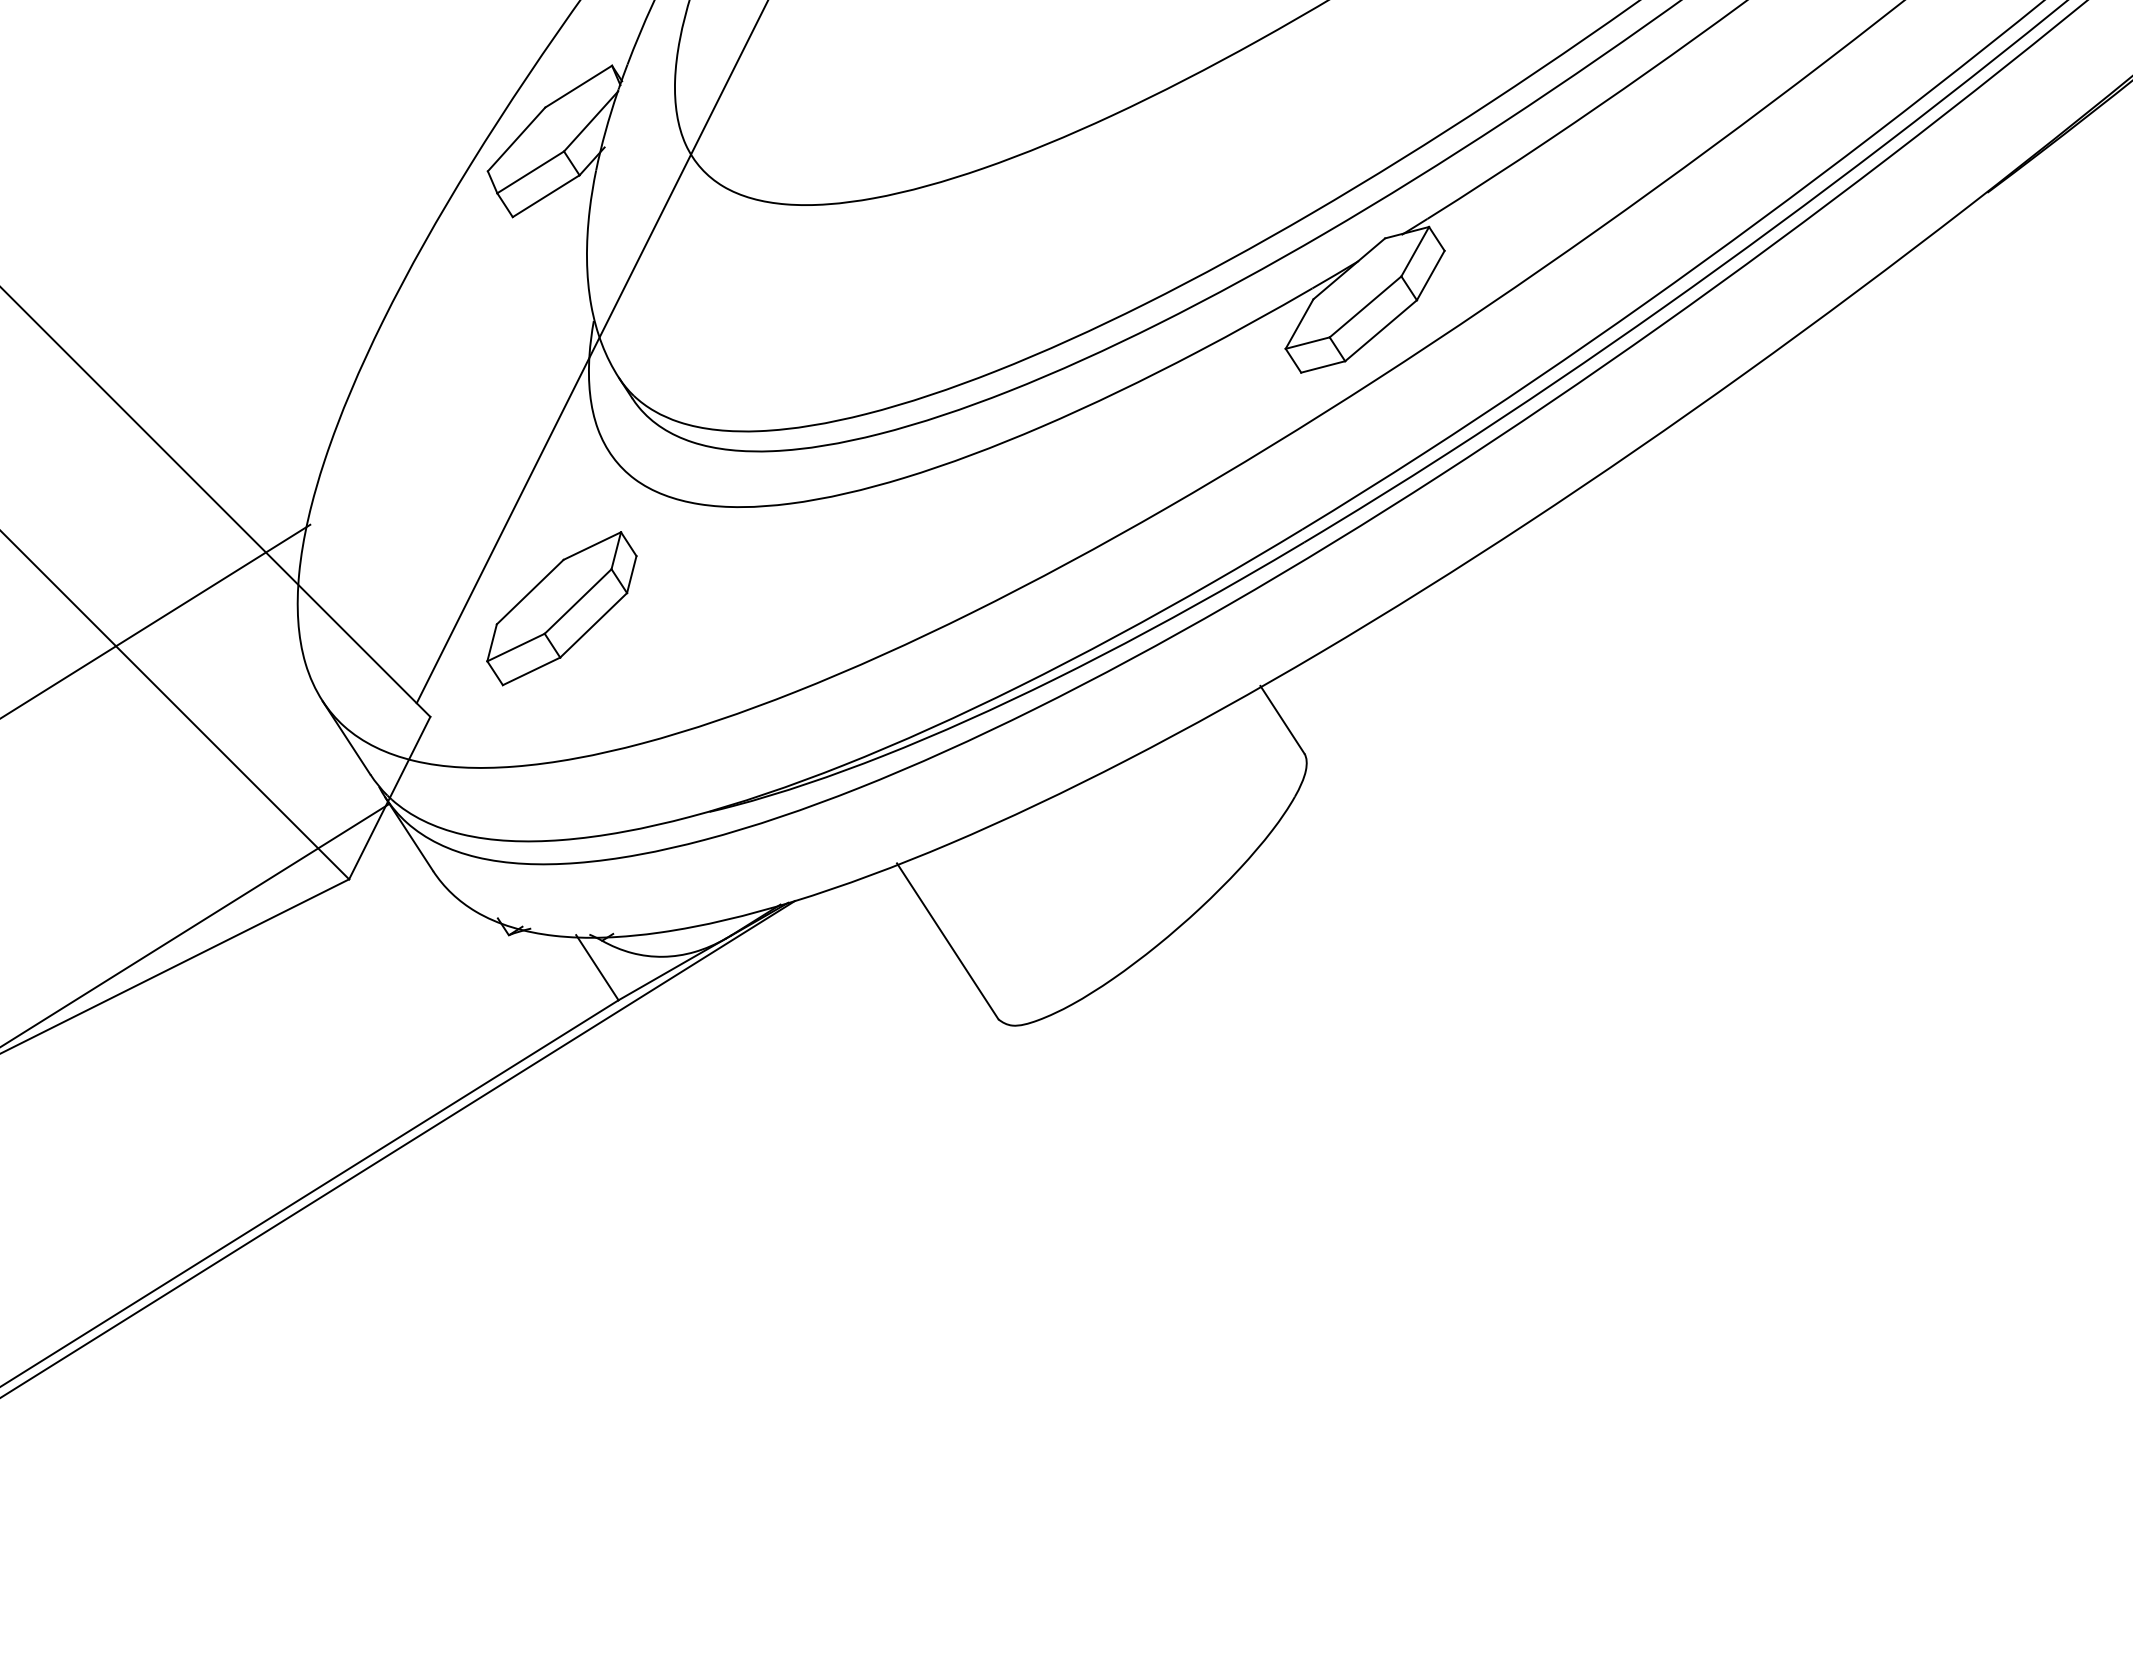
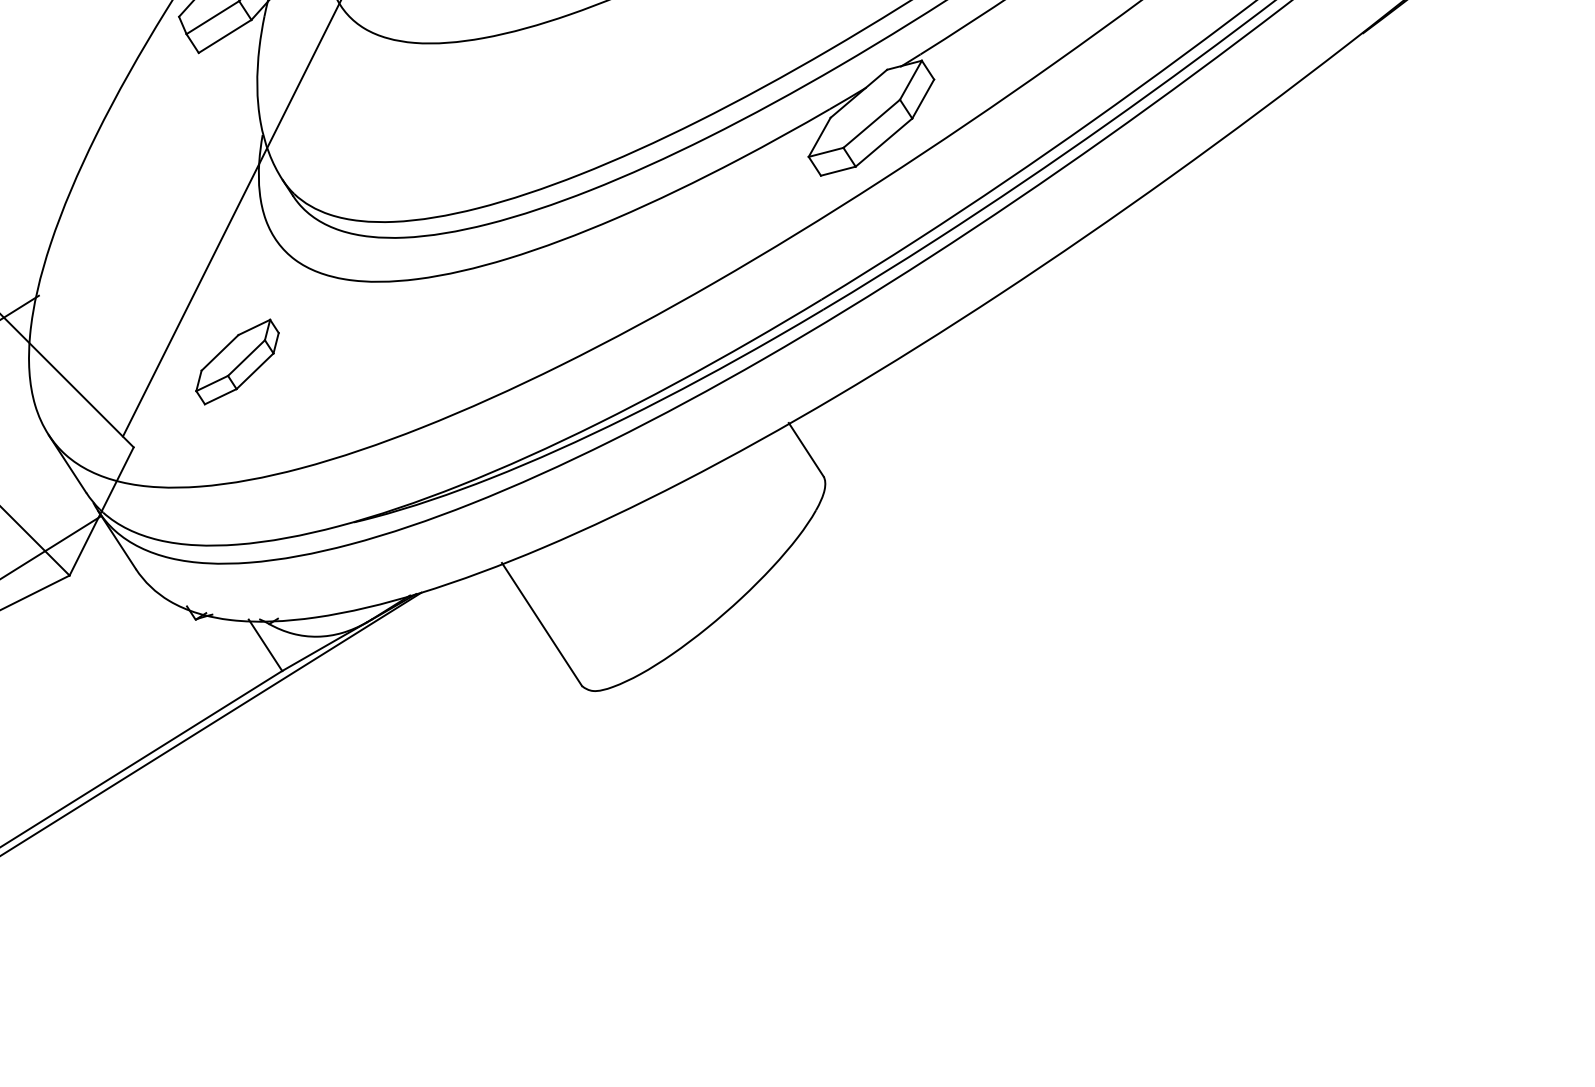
part: (561, 608) -> (237, 361), size x0.7

